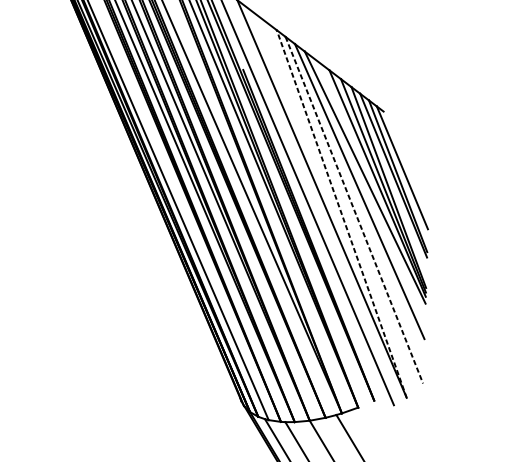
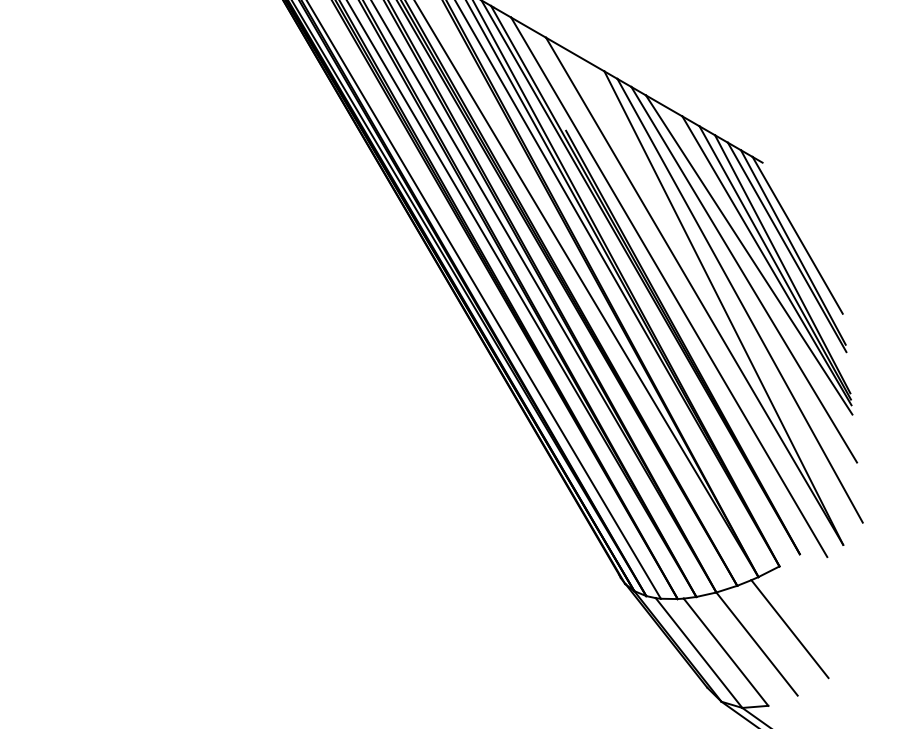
line: (354, 210) -> (740, 300), dashed -> solid
line: (341, 213) -> (723, 307), dashed -> solid

